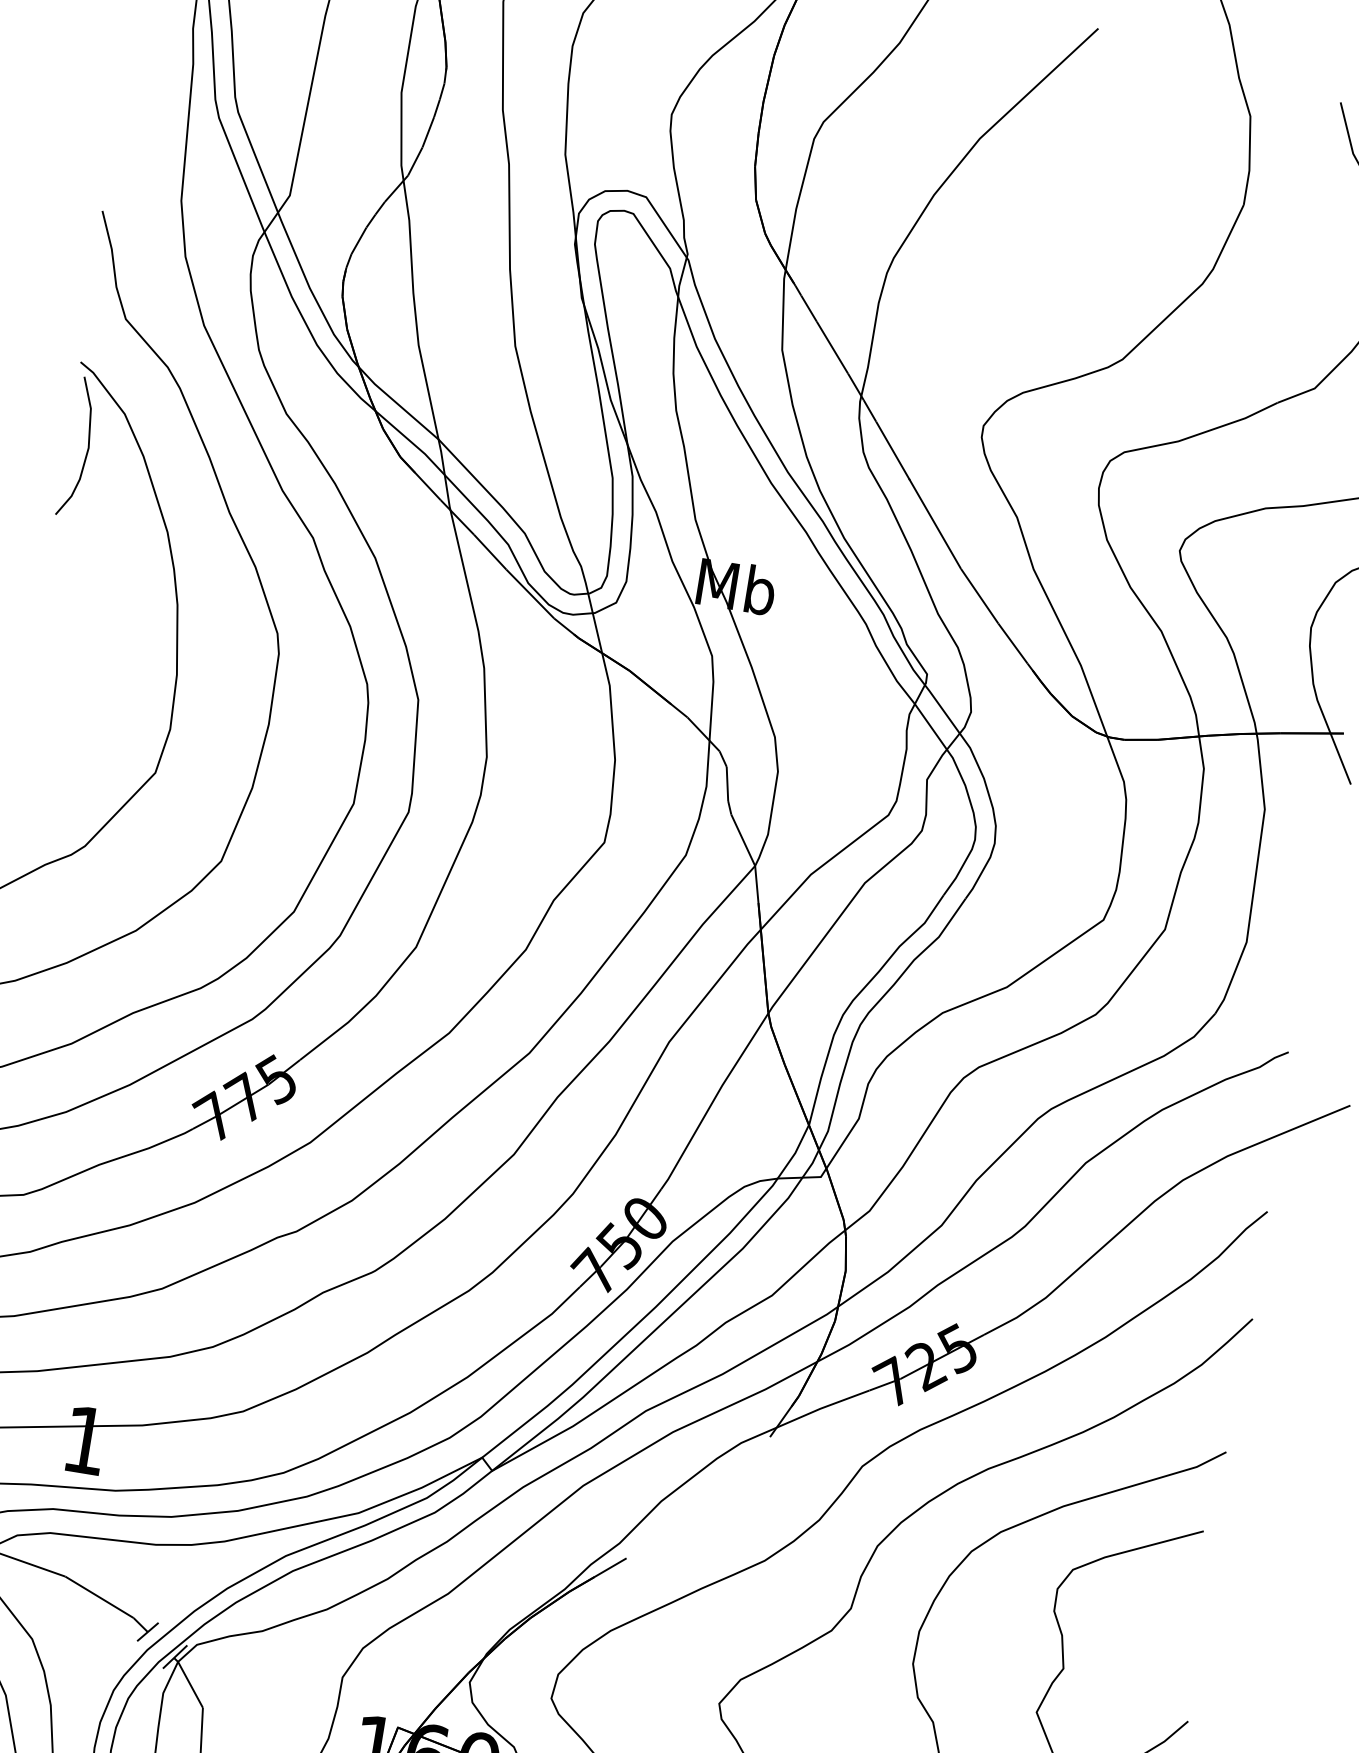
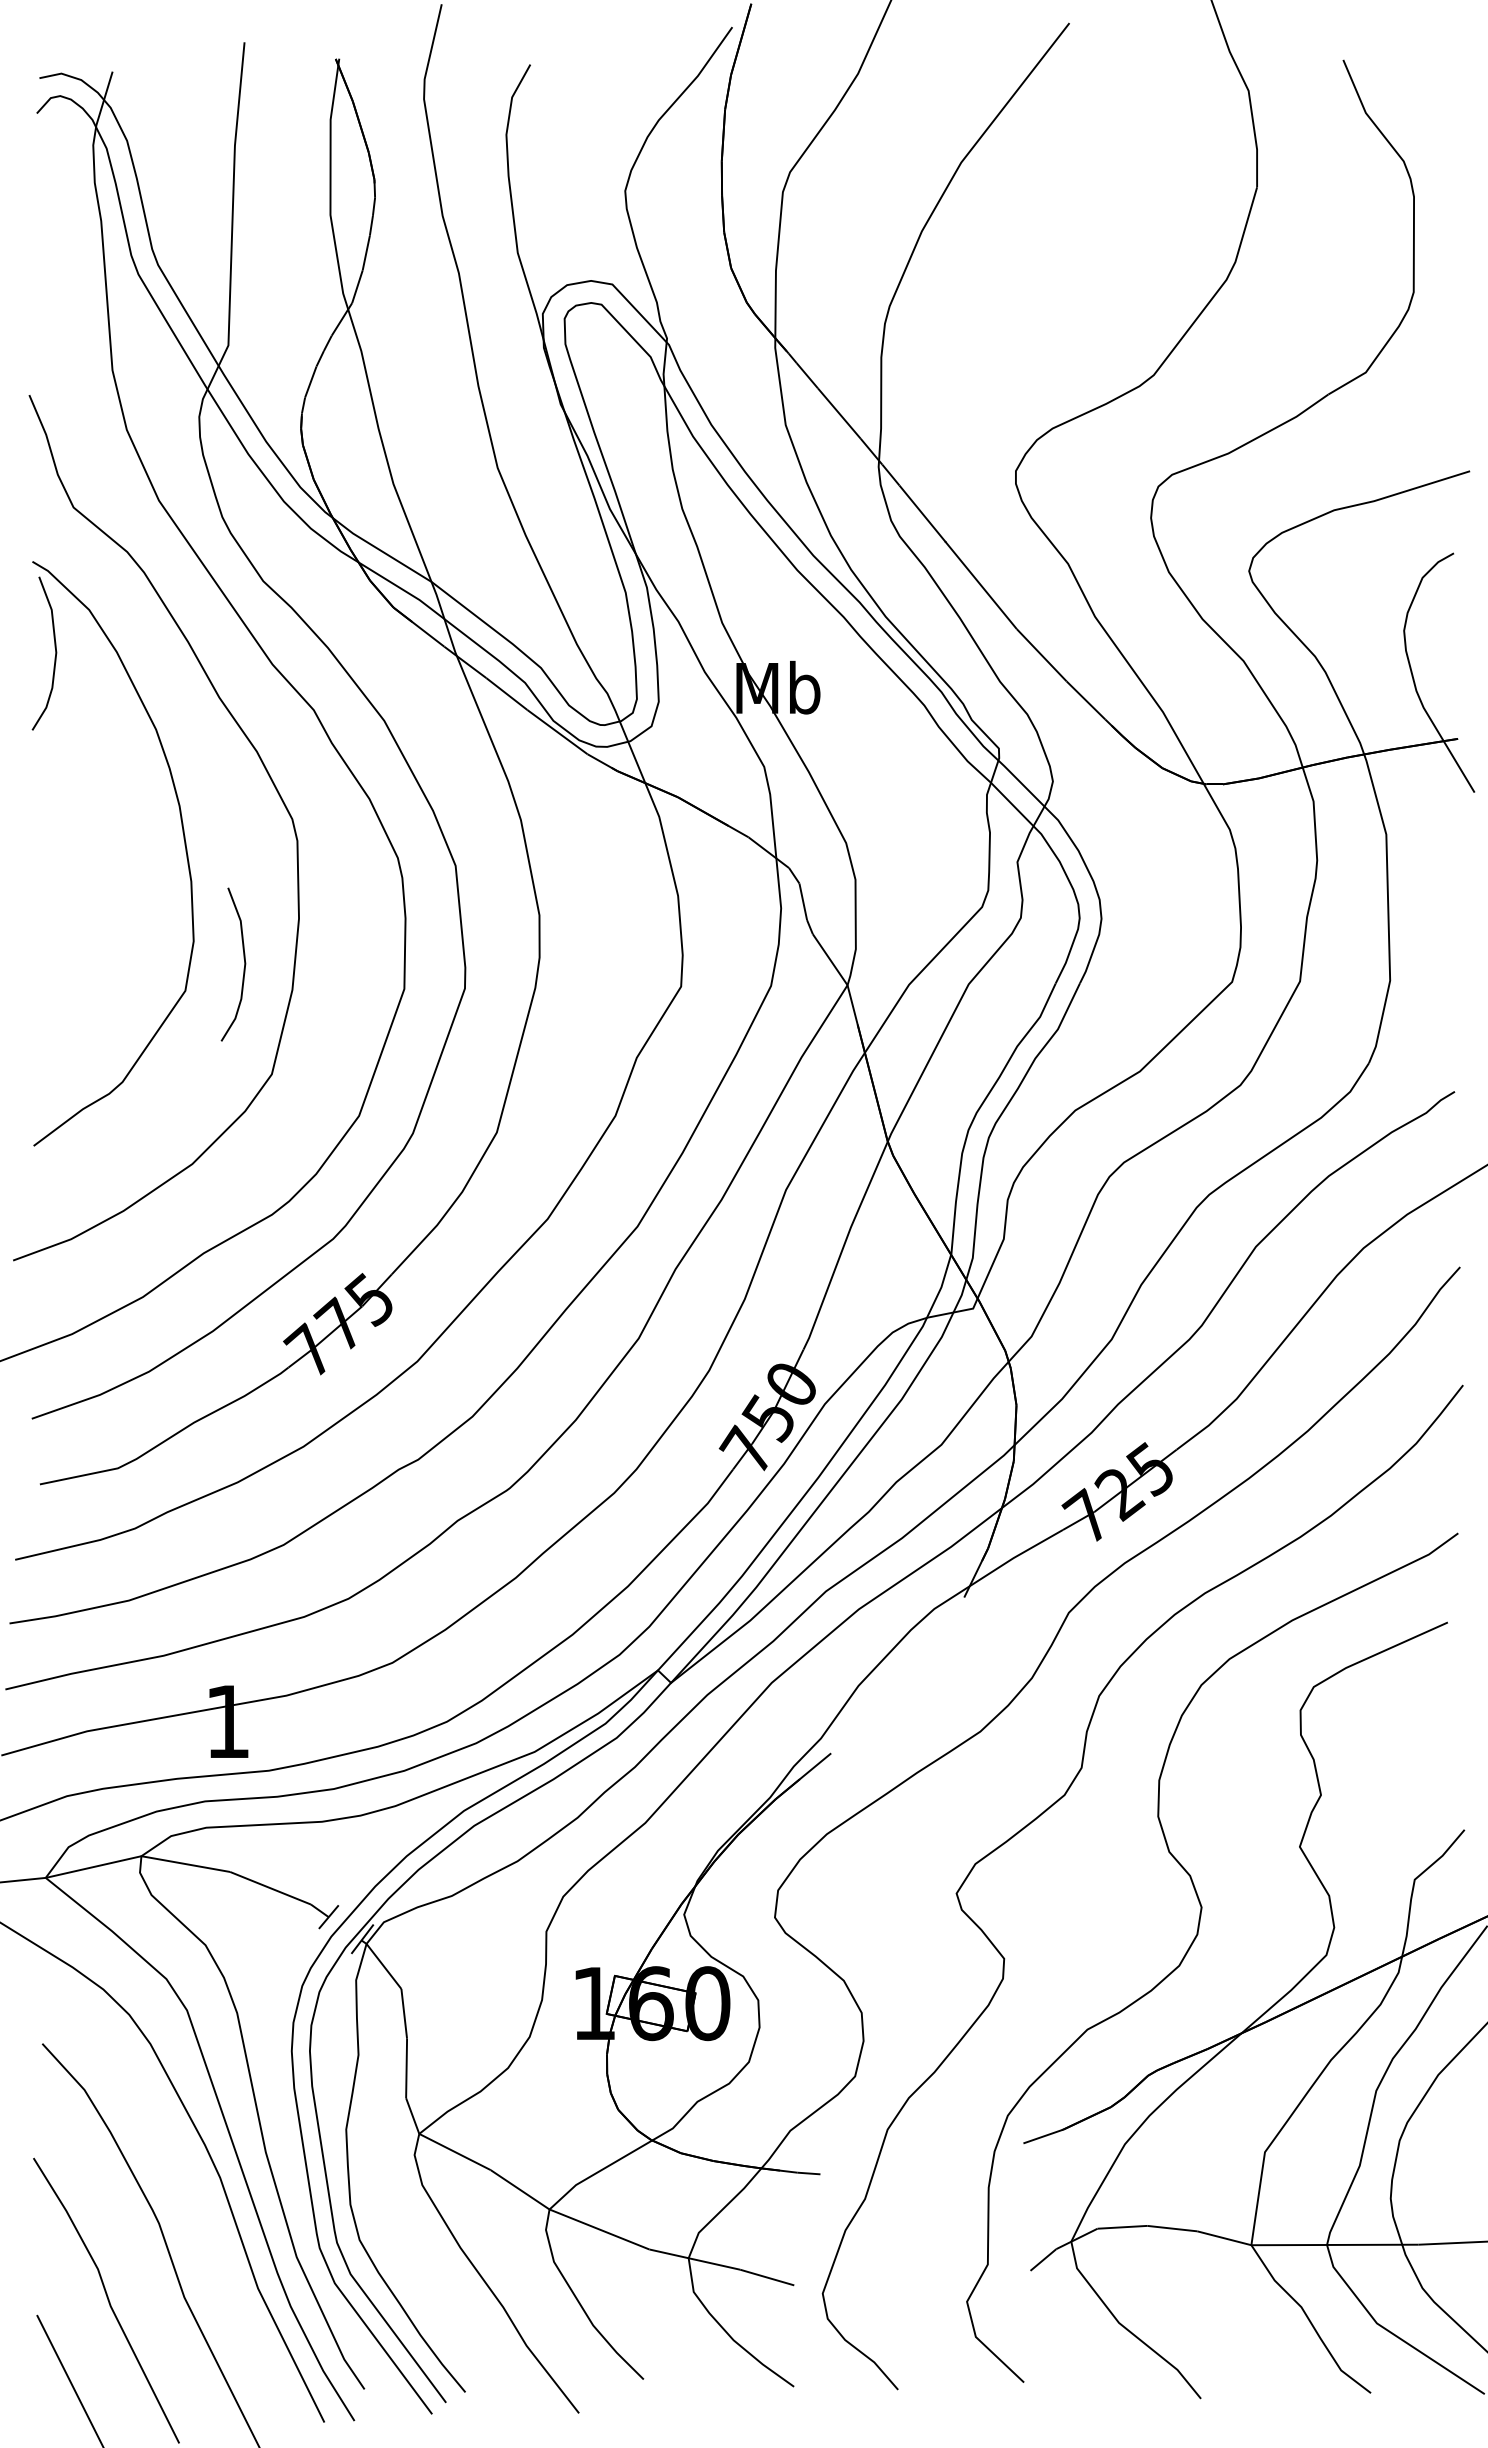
curve: (211, 761) -> (243, 968), added

